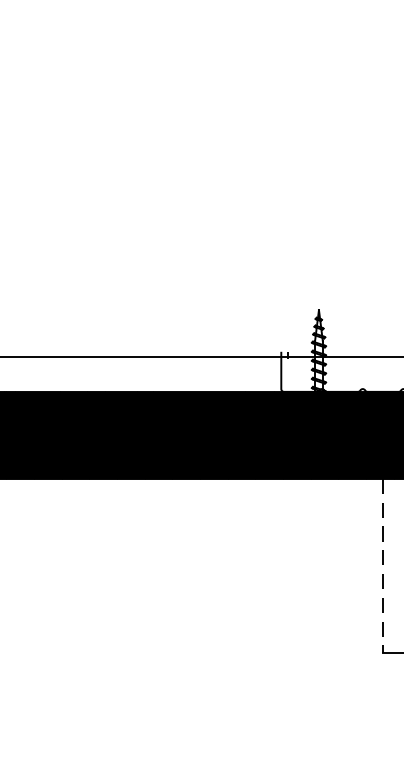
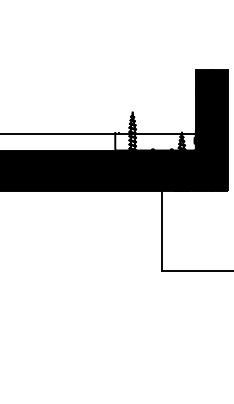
line: (383, 566) -> (162, 231), dashed -> solid

